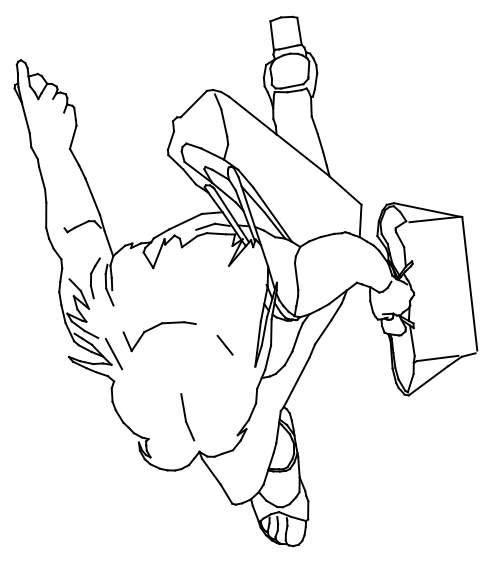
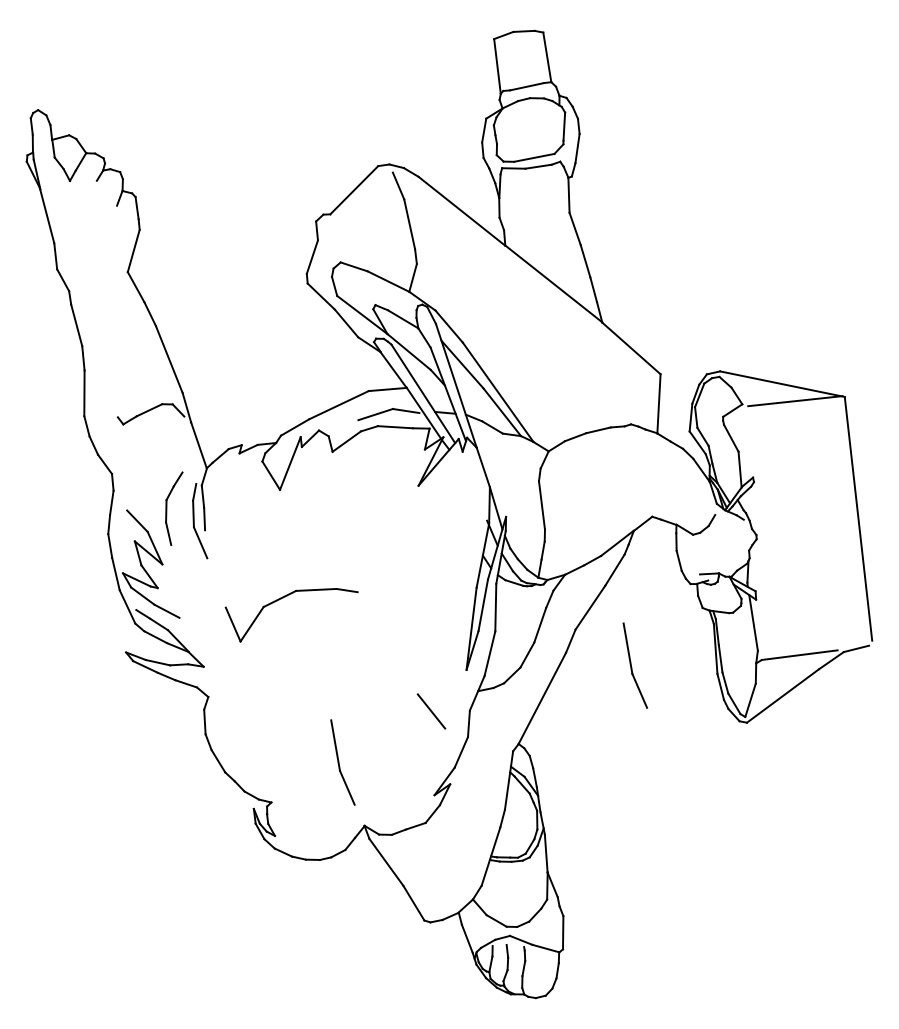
line: (224, 344) -> (430, 710), moved
line: (113, 353) -> (207, 646), removed
part: (347, 364) -> (635, 666), added

